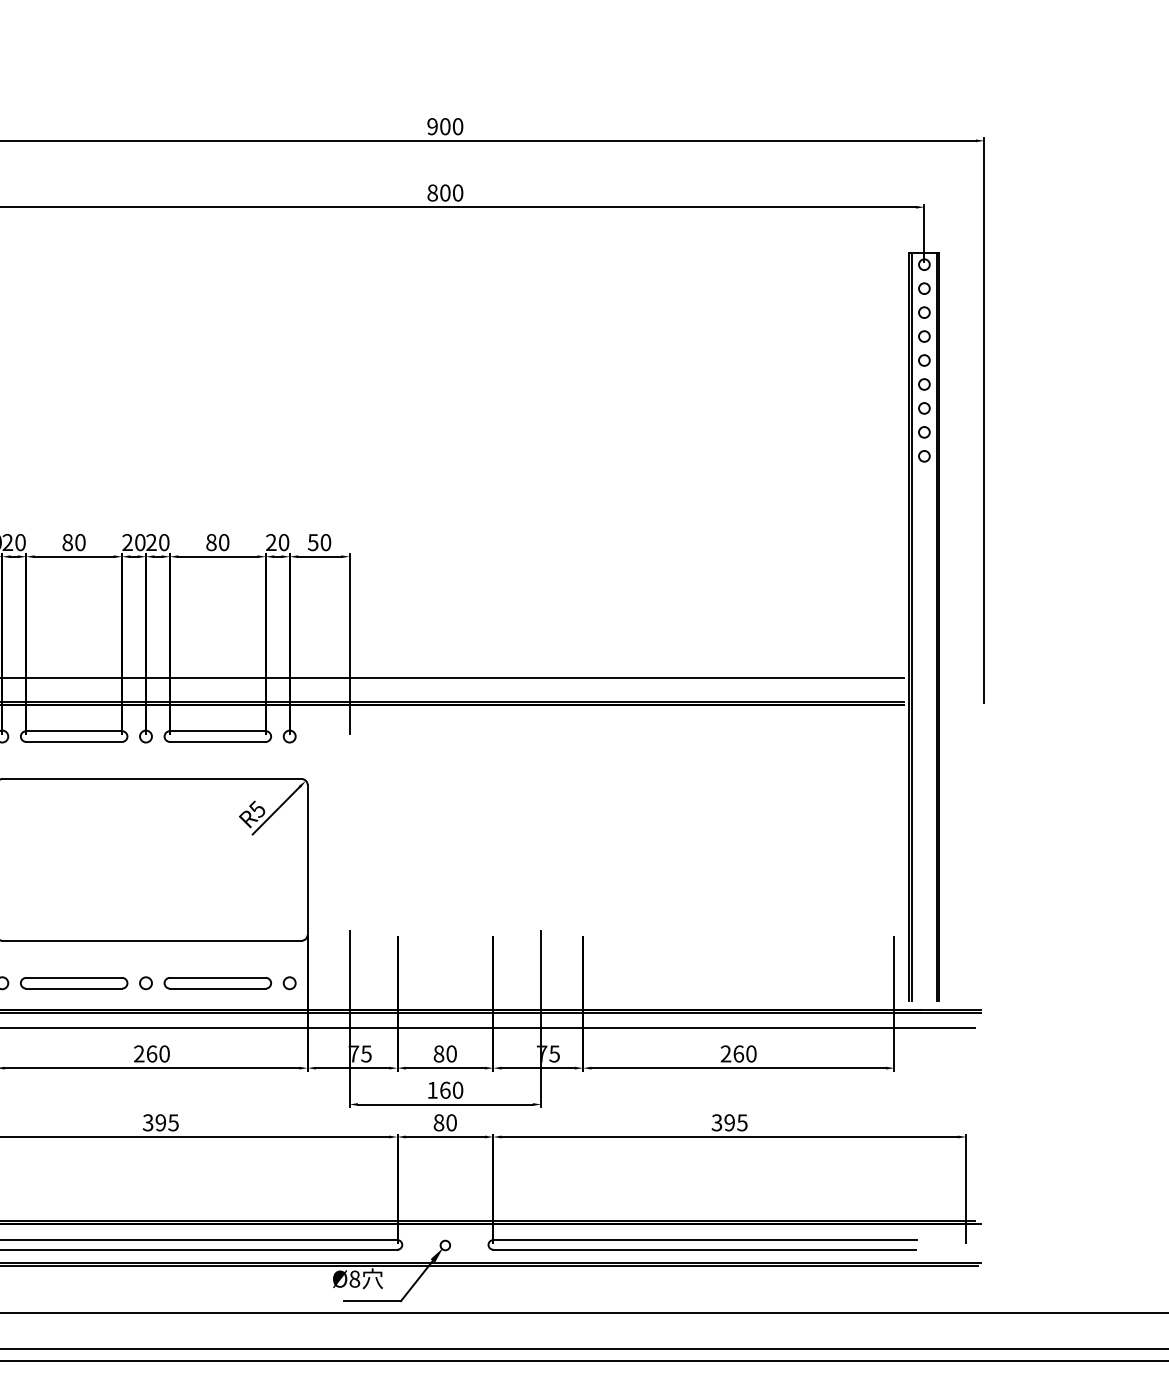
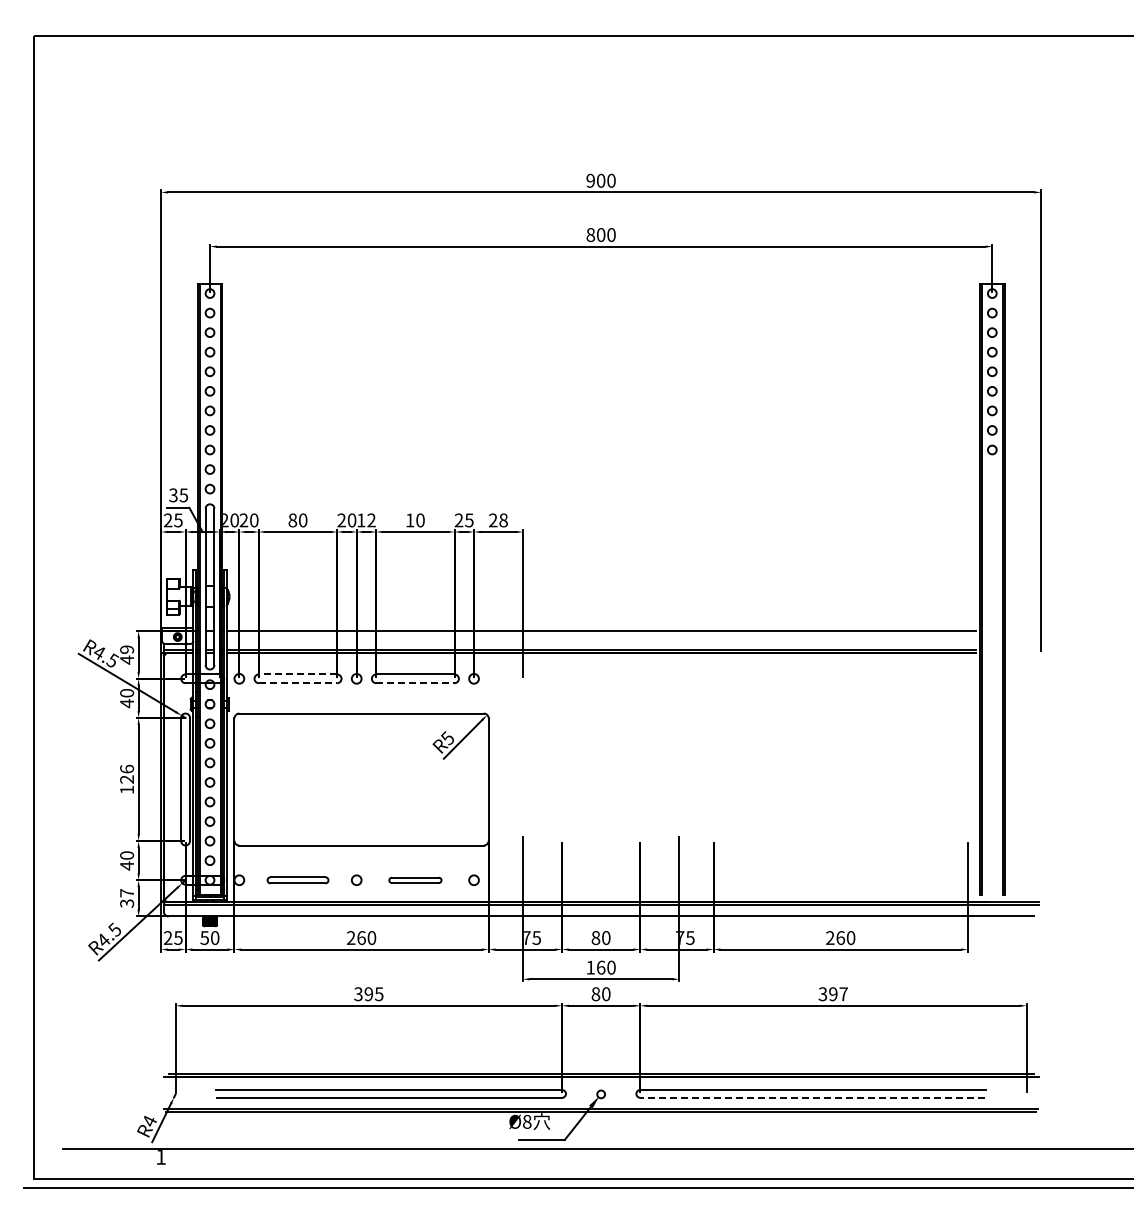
text: (157, 542) -> (366, 520), 20 -> 12
text: (211, 542) -> (410, 520), 80 -> 10
text: (284, 542) -> (469, 520), 20 -> 25
text: (318, 542) -> (497, 520), 50 -> 28
line: (73, 731) -> (297, 674), solid -> dashed
line: (74, 742) -> (298, 683), solid -> dashed
line: (218, 742) -> (415, 683), solid -> dashed
part: (73, 983) -> (297, 880), size x0.7
part: (218, 983) -> (415, 880), size x0.6
text: (742, 1123) -> (843, 994), 395 -> 397
line: (704, 1249) -> (812, 1097), solid -> dashed

